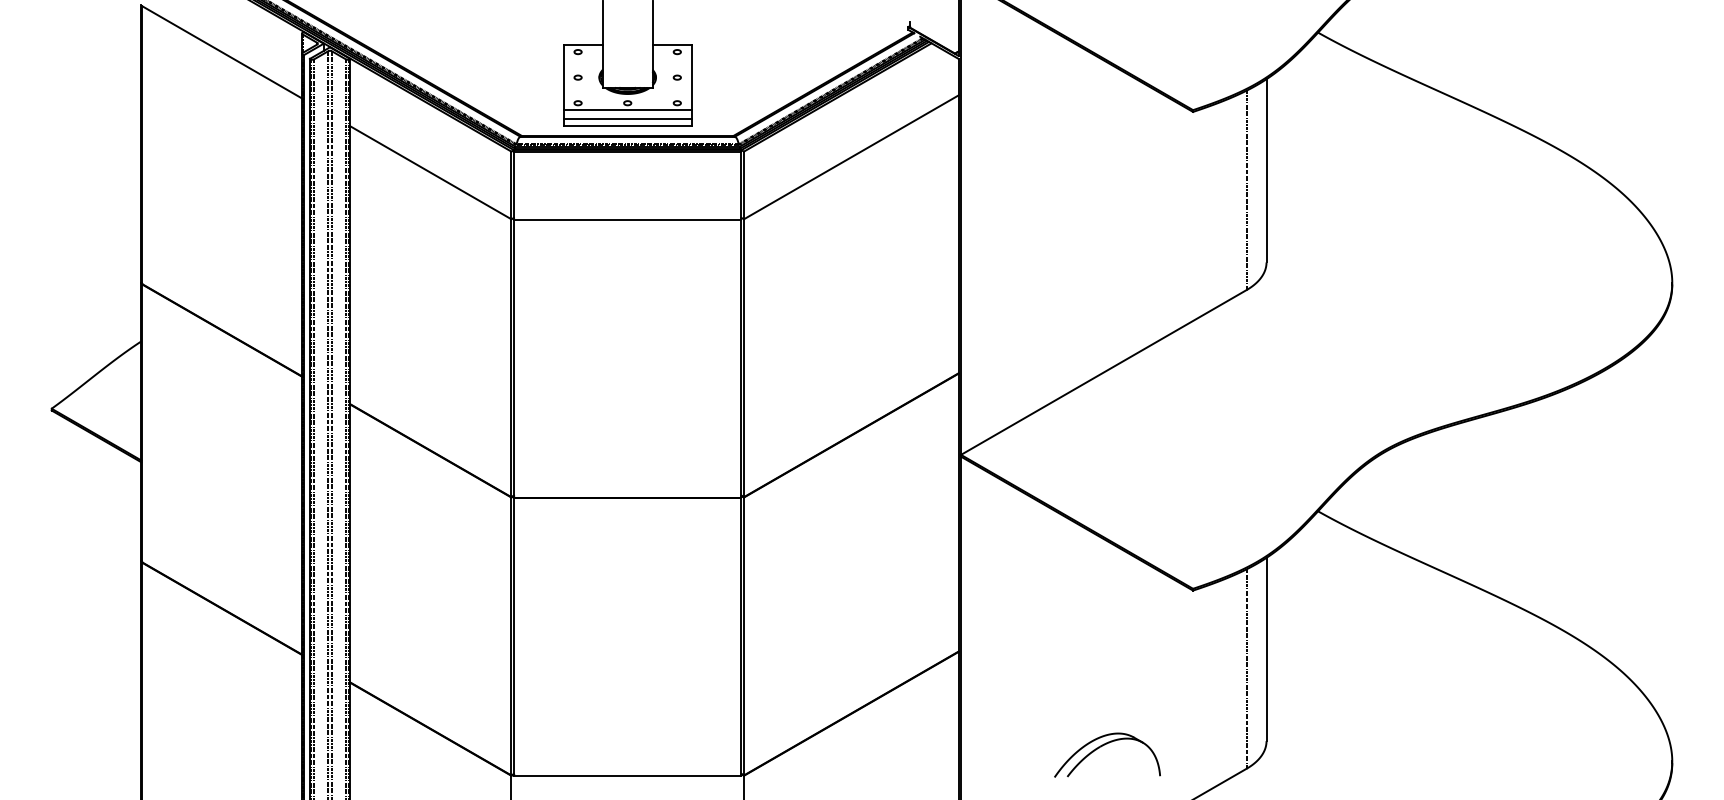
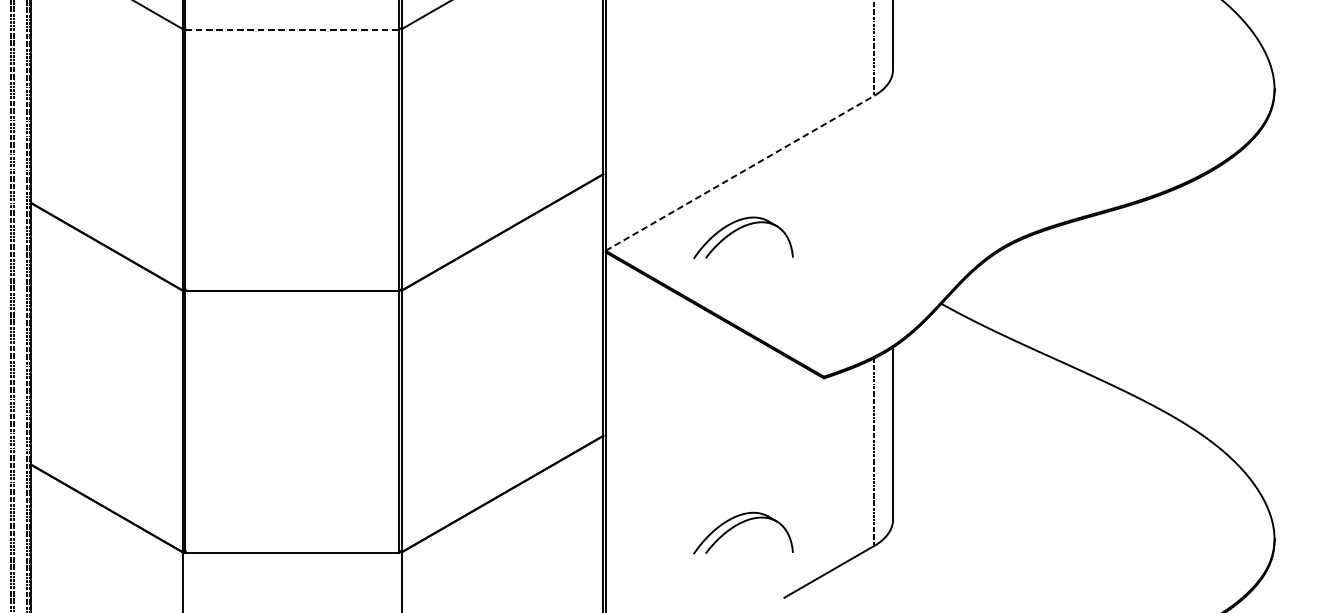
line: (627, 219) -> (292, 29), solid -> dashed
line: (1103, 372) -> (739, 173), solid -> dashed
part: (1101, 433) -> (737, 230), added

